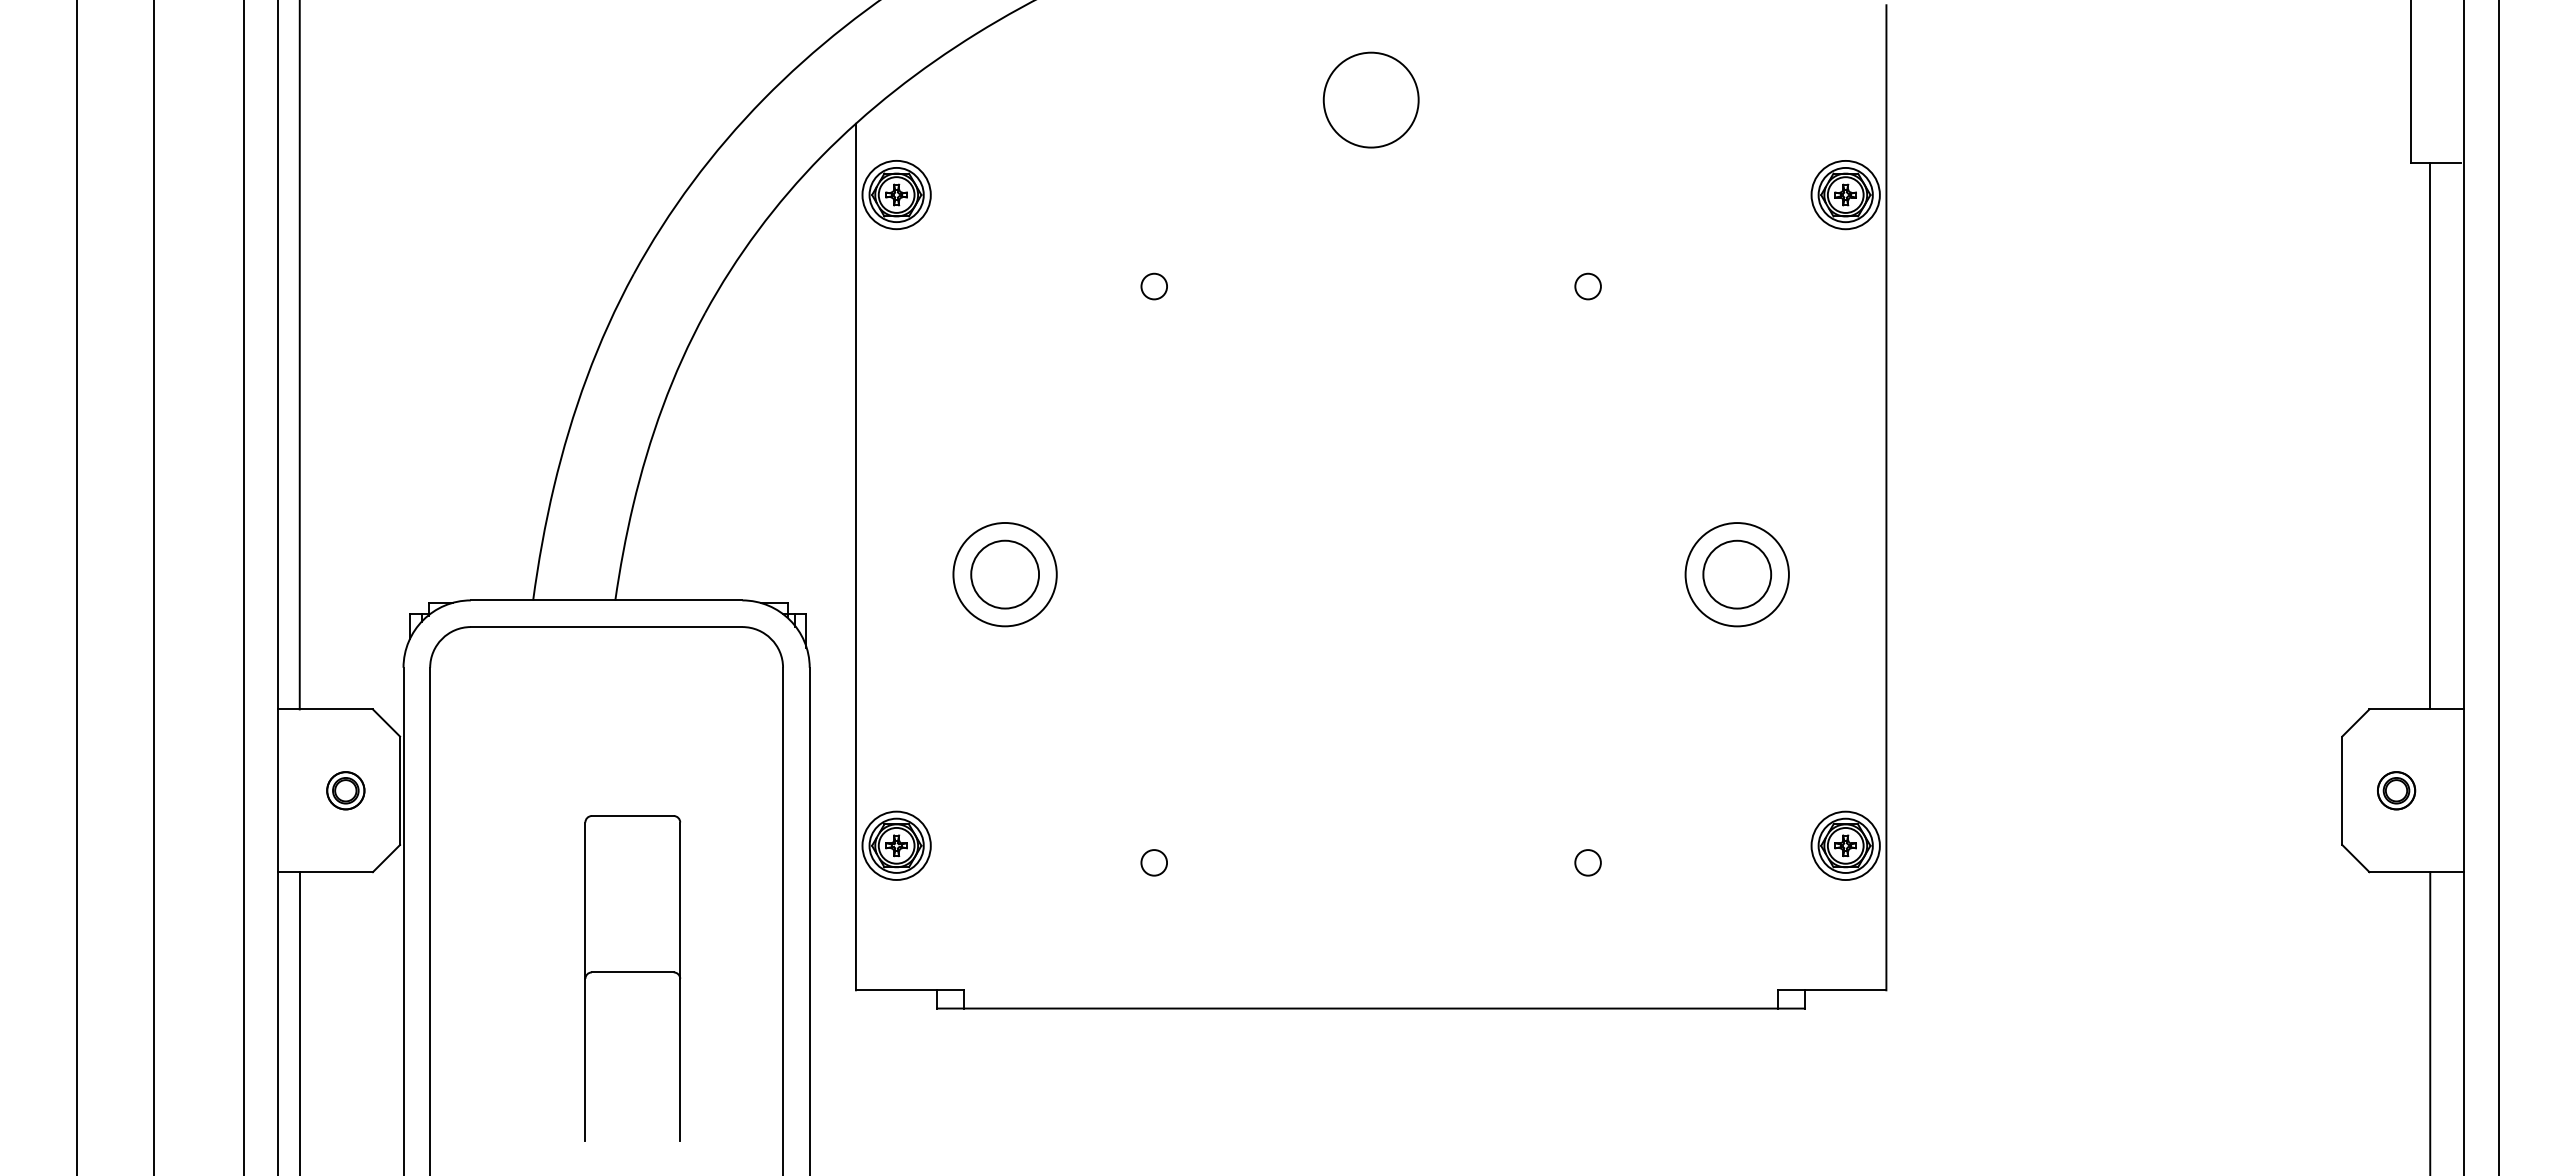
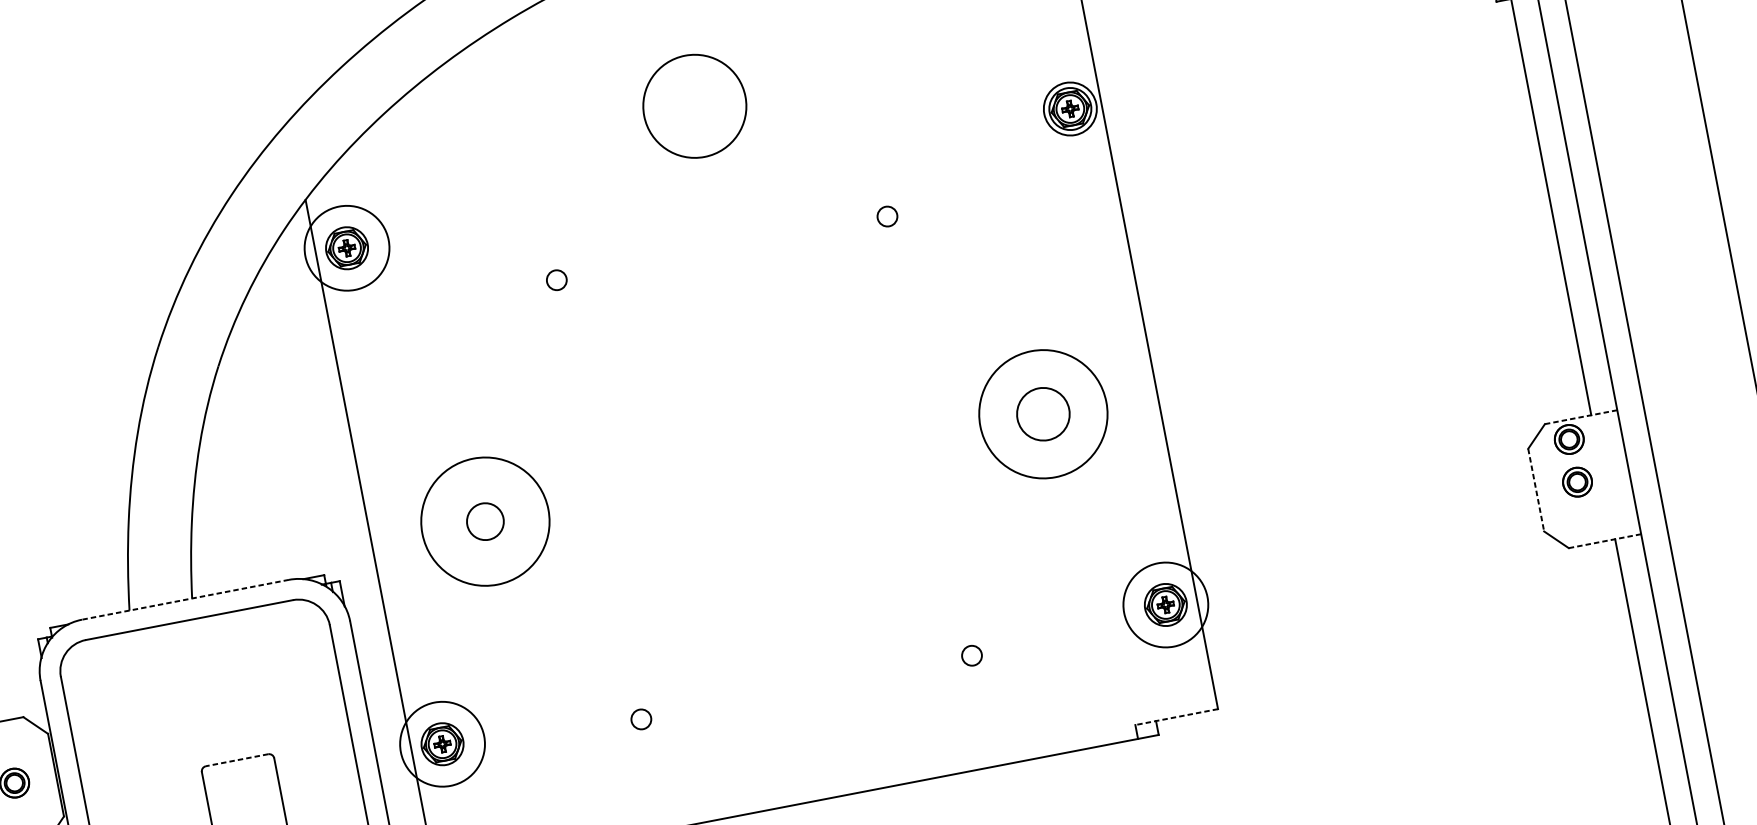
circle: (1370, 99) -> (694, 105), size x1.4
circle: (896, 194) -> (346, 247), size x1.6
circle: (1004, 574) -> (484, 521), size x1.6
circle: (1005, 574) -> (485, 521), size x0.7
circle: (1736, 574) -> (1042, 414), size x1.6
line: (606, 600) -> (185, 599), solid -> dashed
line: (2416, 709) -> (1580, 417), solid -> dashed
part: (2396, 734) -> (1569, 439), added
line: (2342, 791) -> (1536, 490), solid -> dashed
line: (632, 815) -> (236, 759), solid -> dashed
circle: (896, 845) -> (442, 744), size x1.6
circle: (1845, 845) -> (1165, 604), size x1.6
line: (2416, 872) -> (1604, 541), solid -> dashed
line: (1831, 990) -> (1176, 717), solid -> dashed

